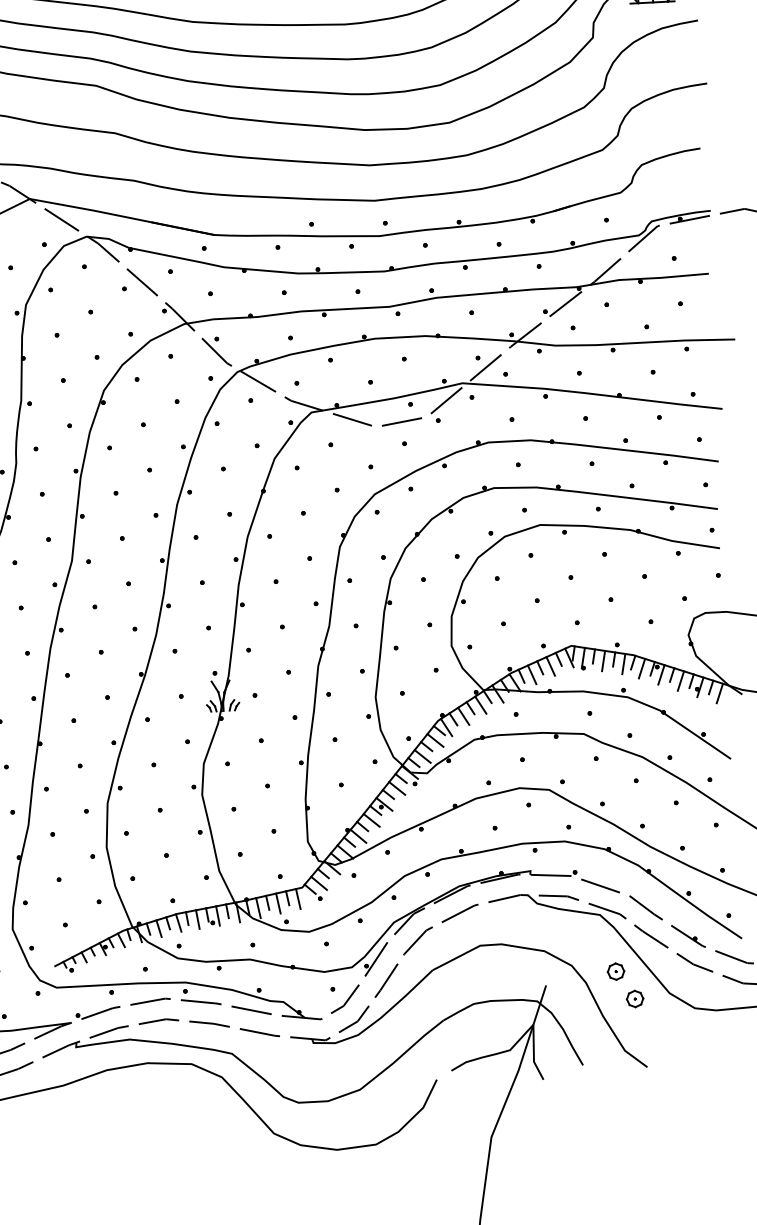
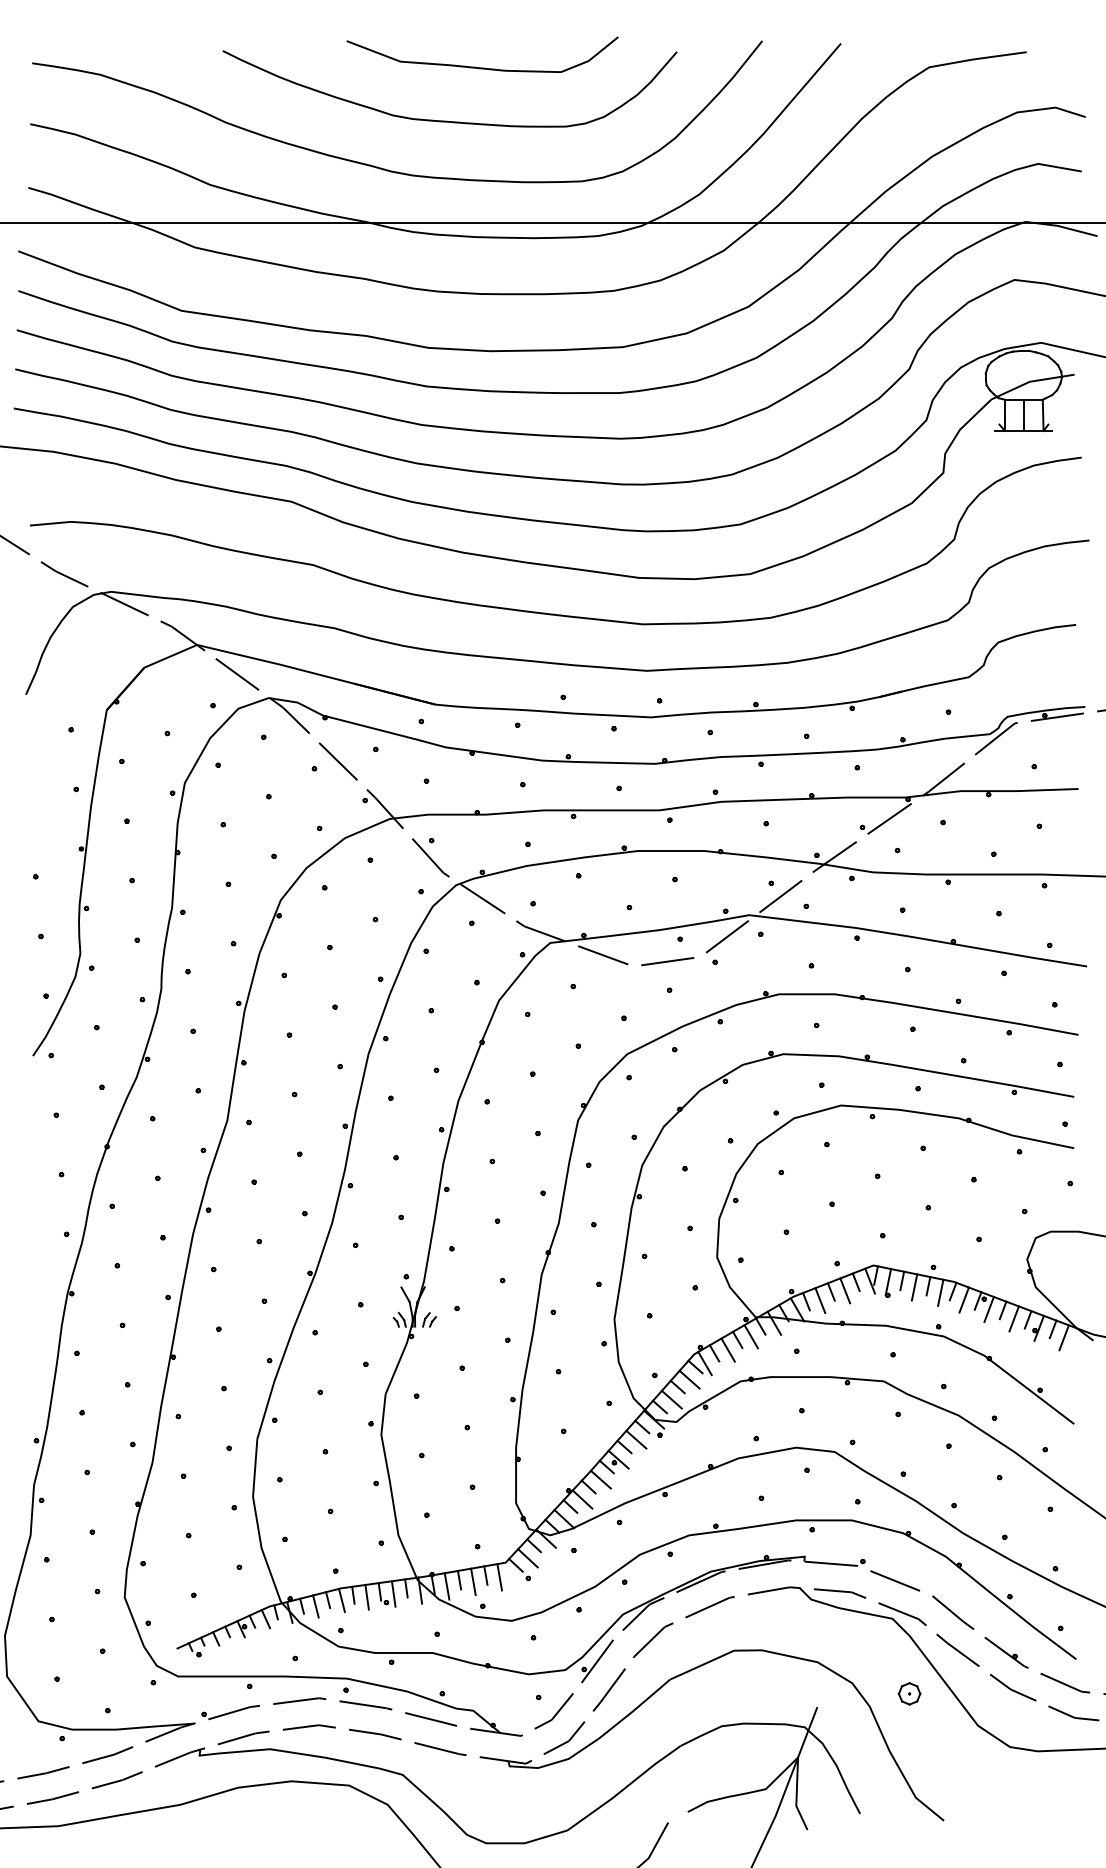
part: (635, 998) -> (932, 1730), removed

